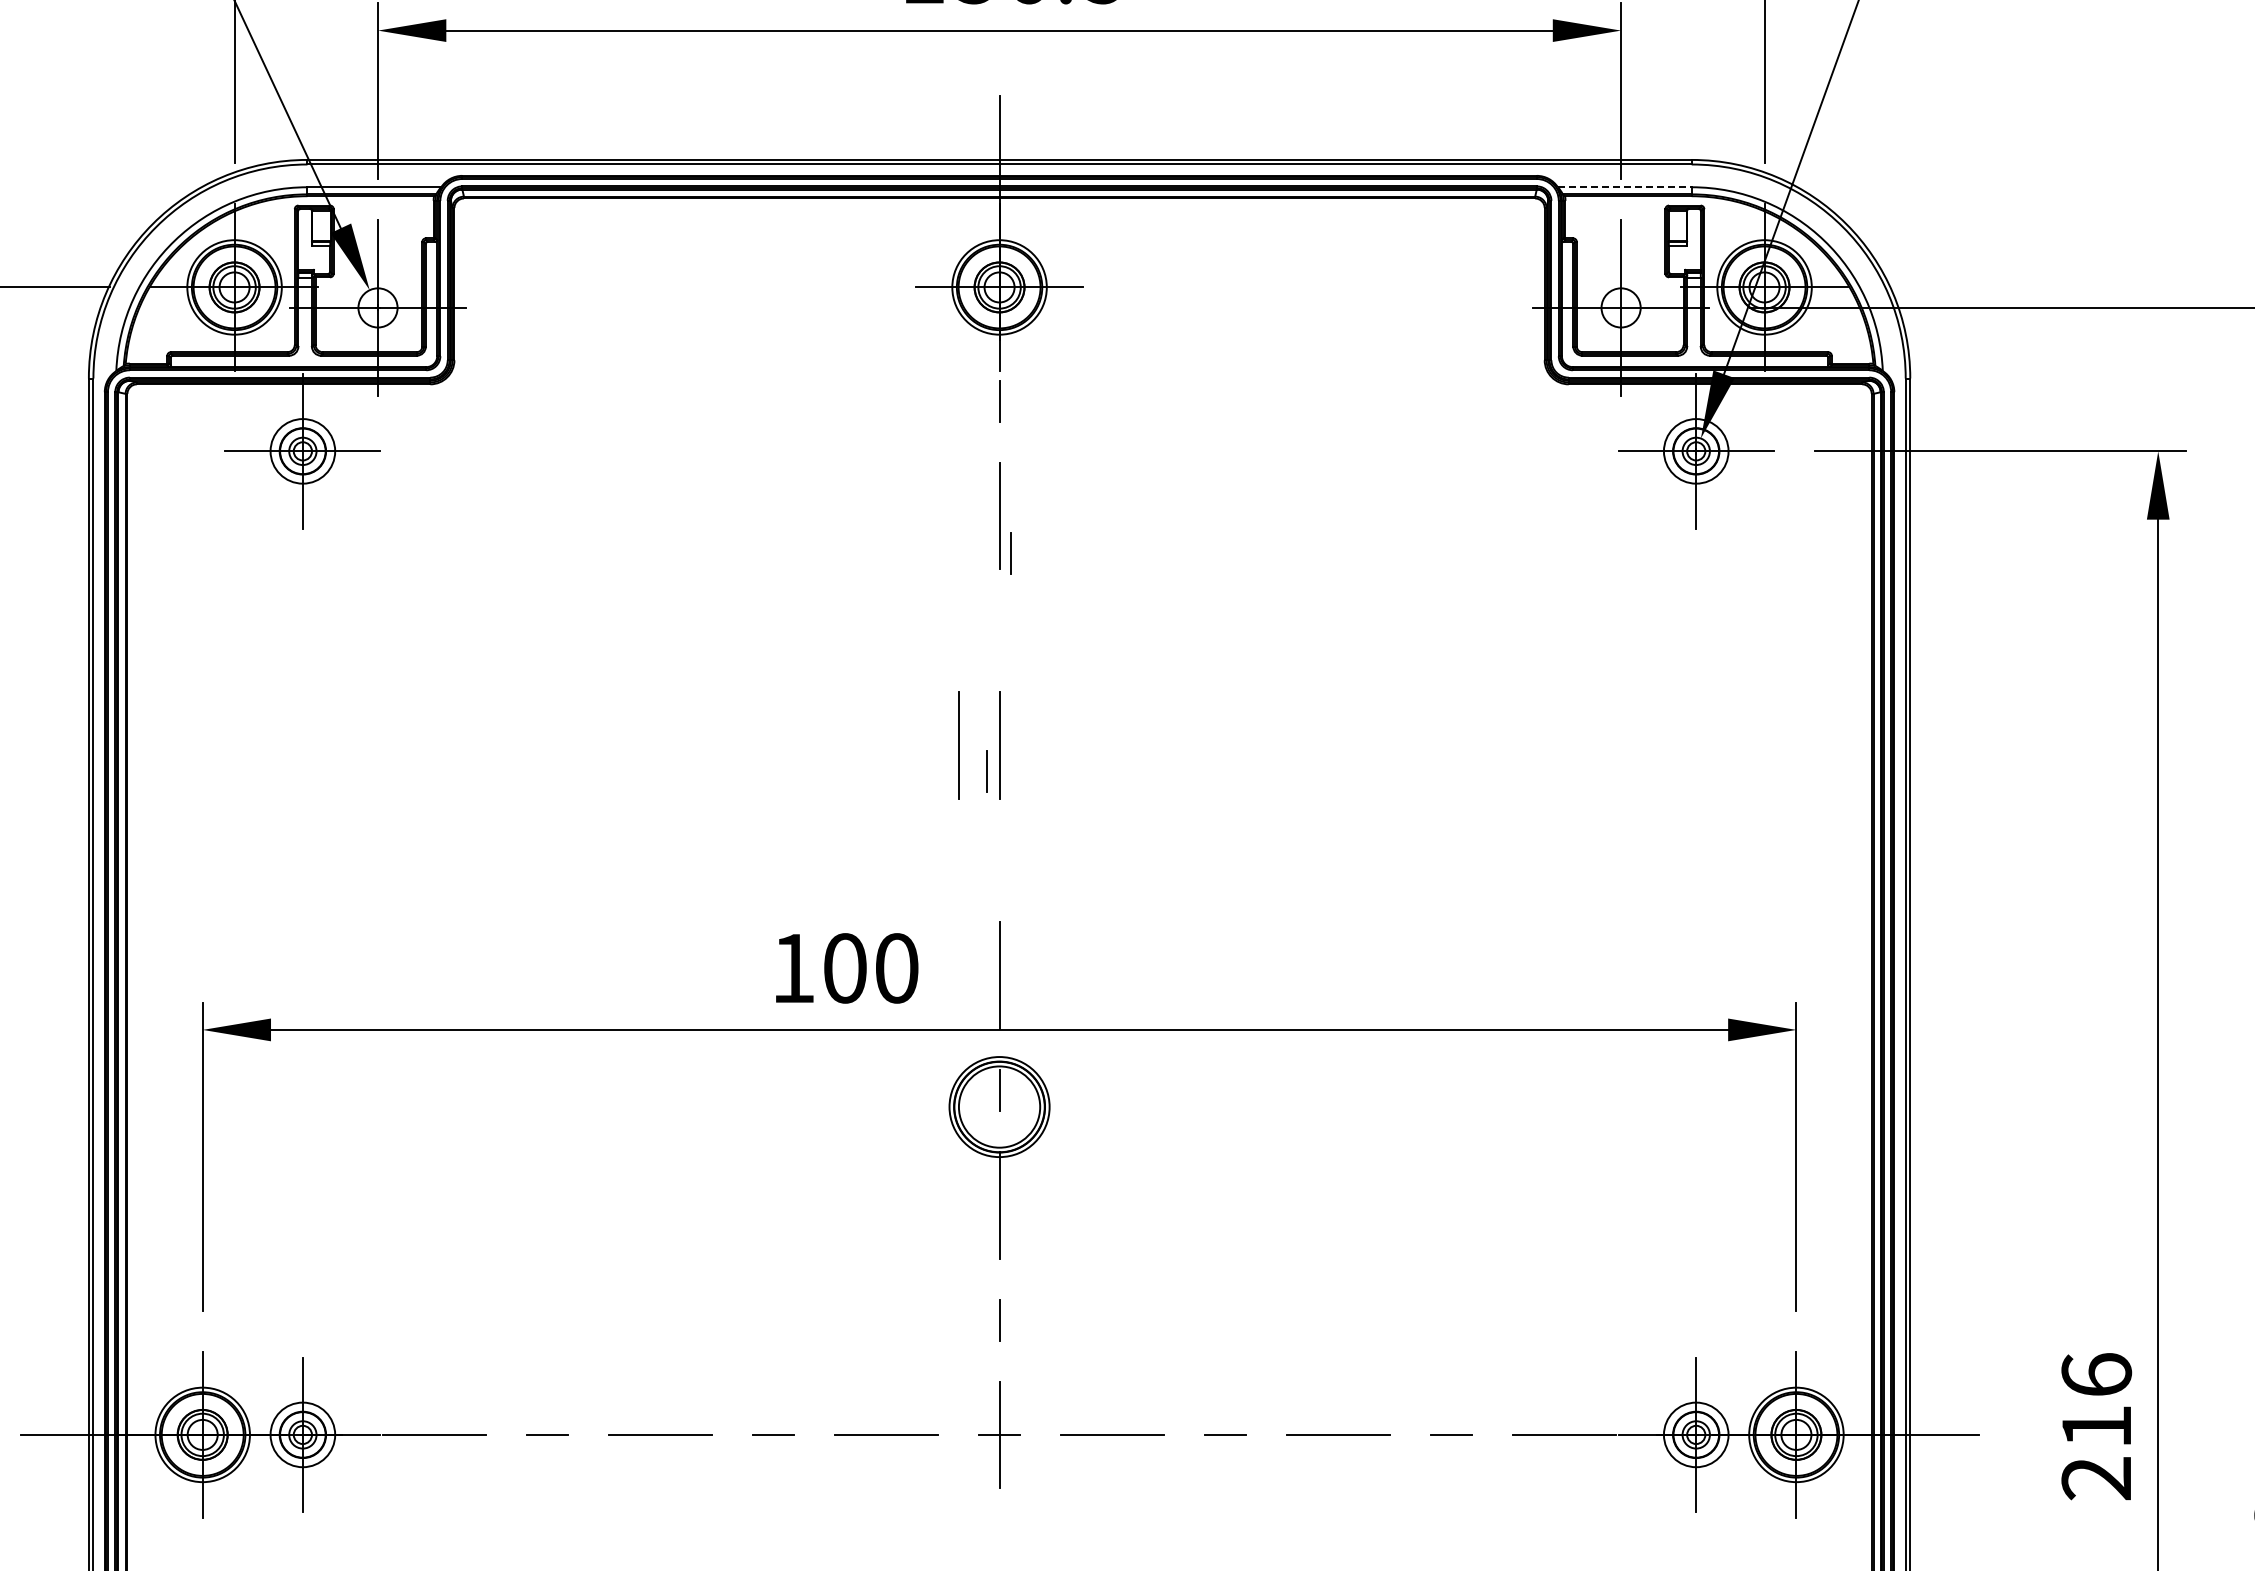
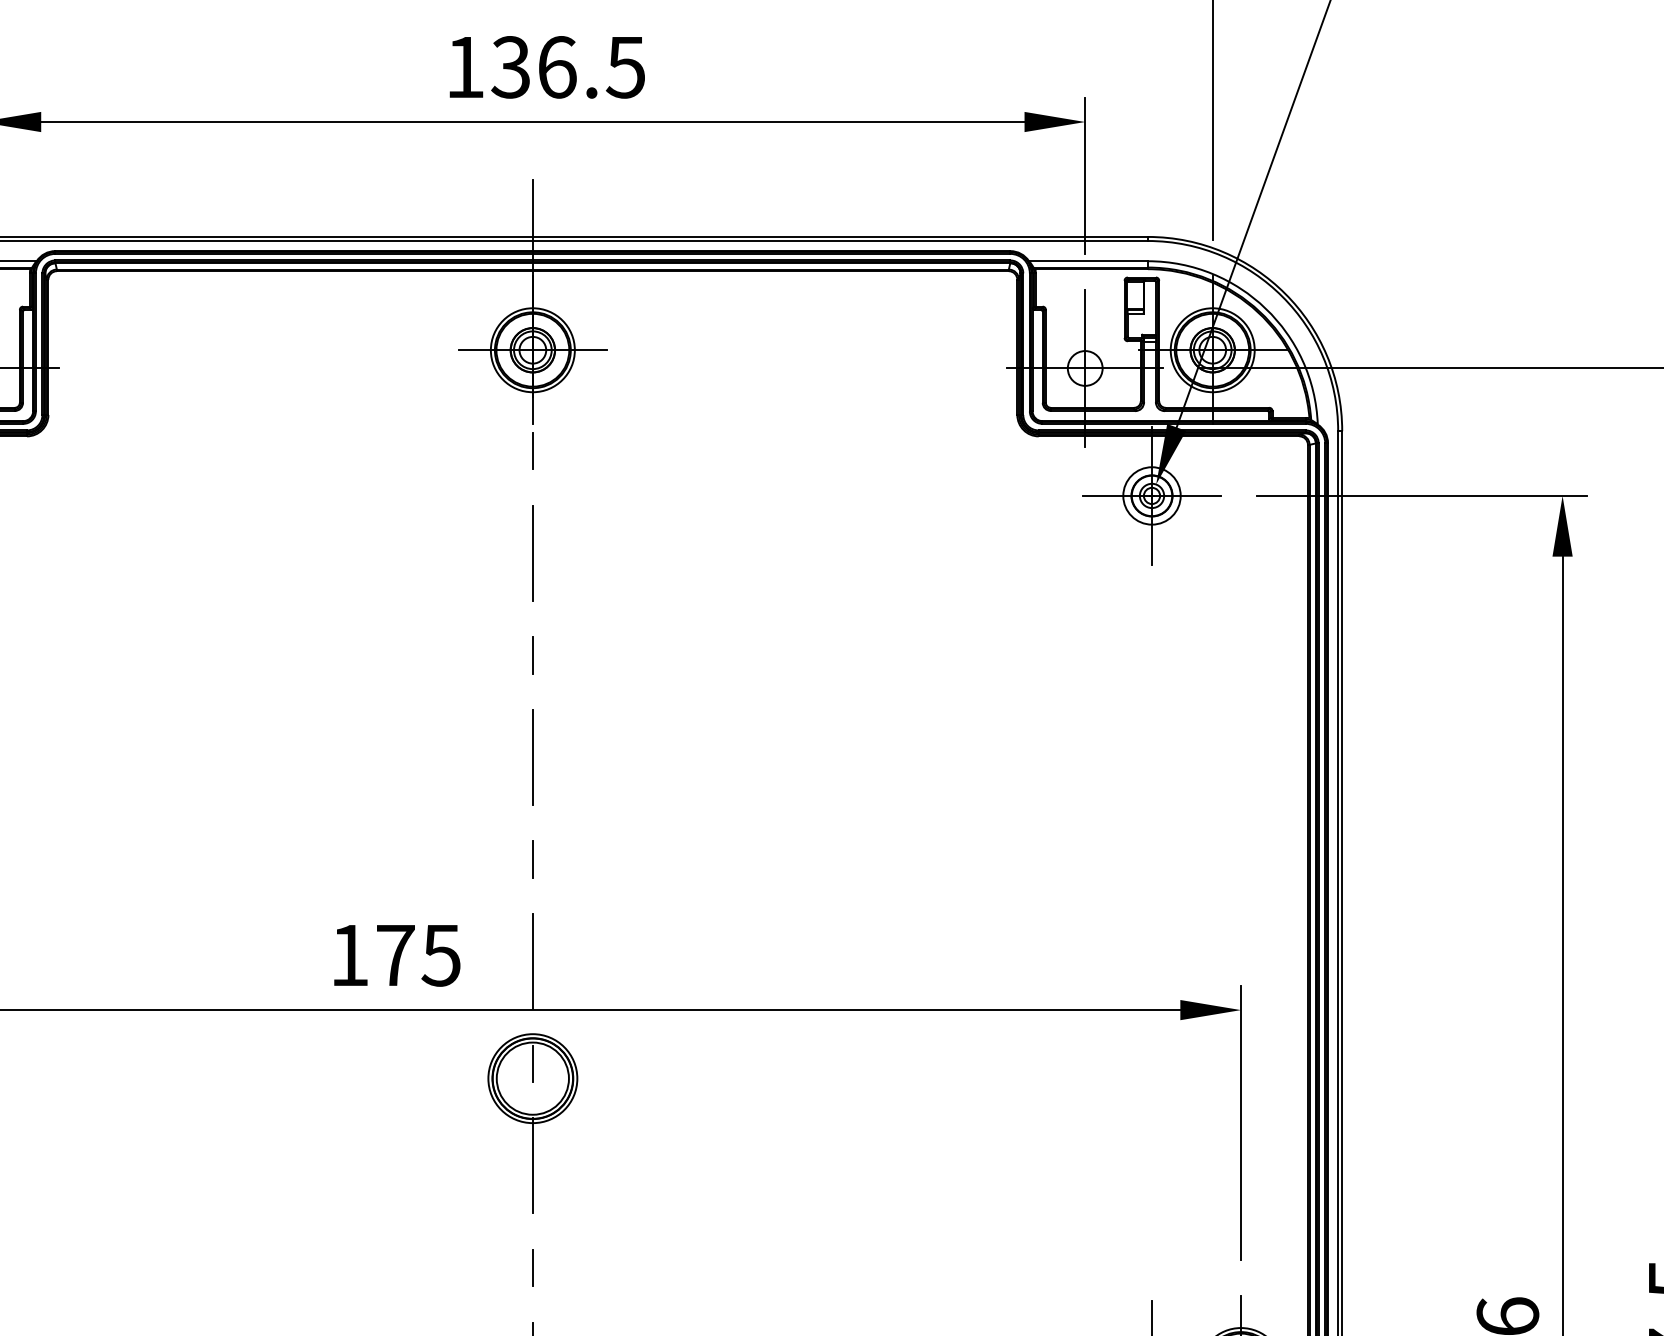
line: (1624, 187) -> (1088, 261), dashed -> solid
line: (1010, 553) -> (532, 655), moved
line: (958, 745) -> (496, 757), removed
line: (986, 771) -> (532, 859), moved
text: (871, 968) -> (419, 955), 100 -> 175

